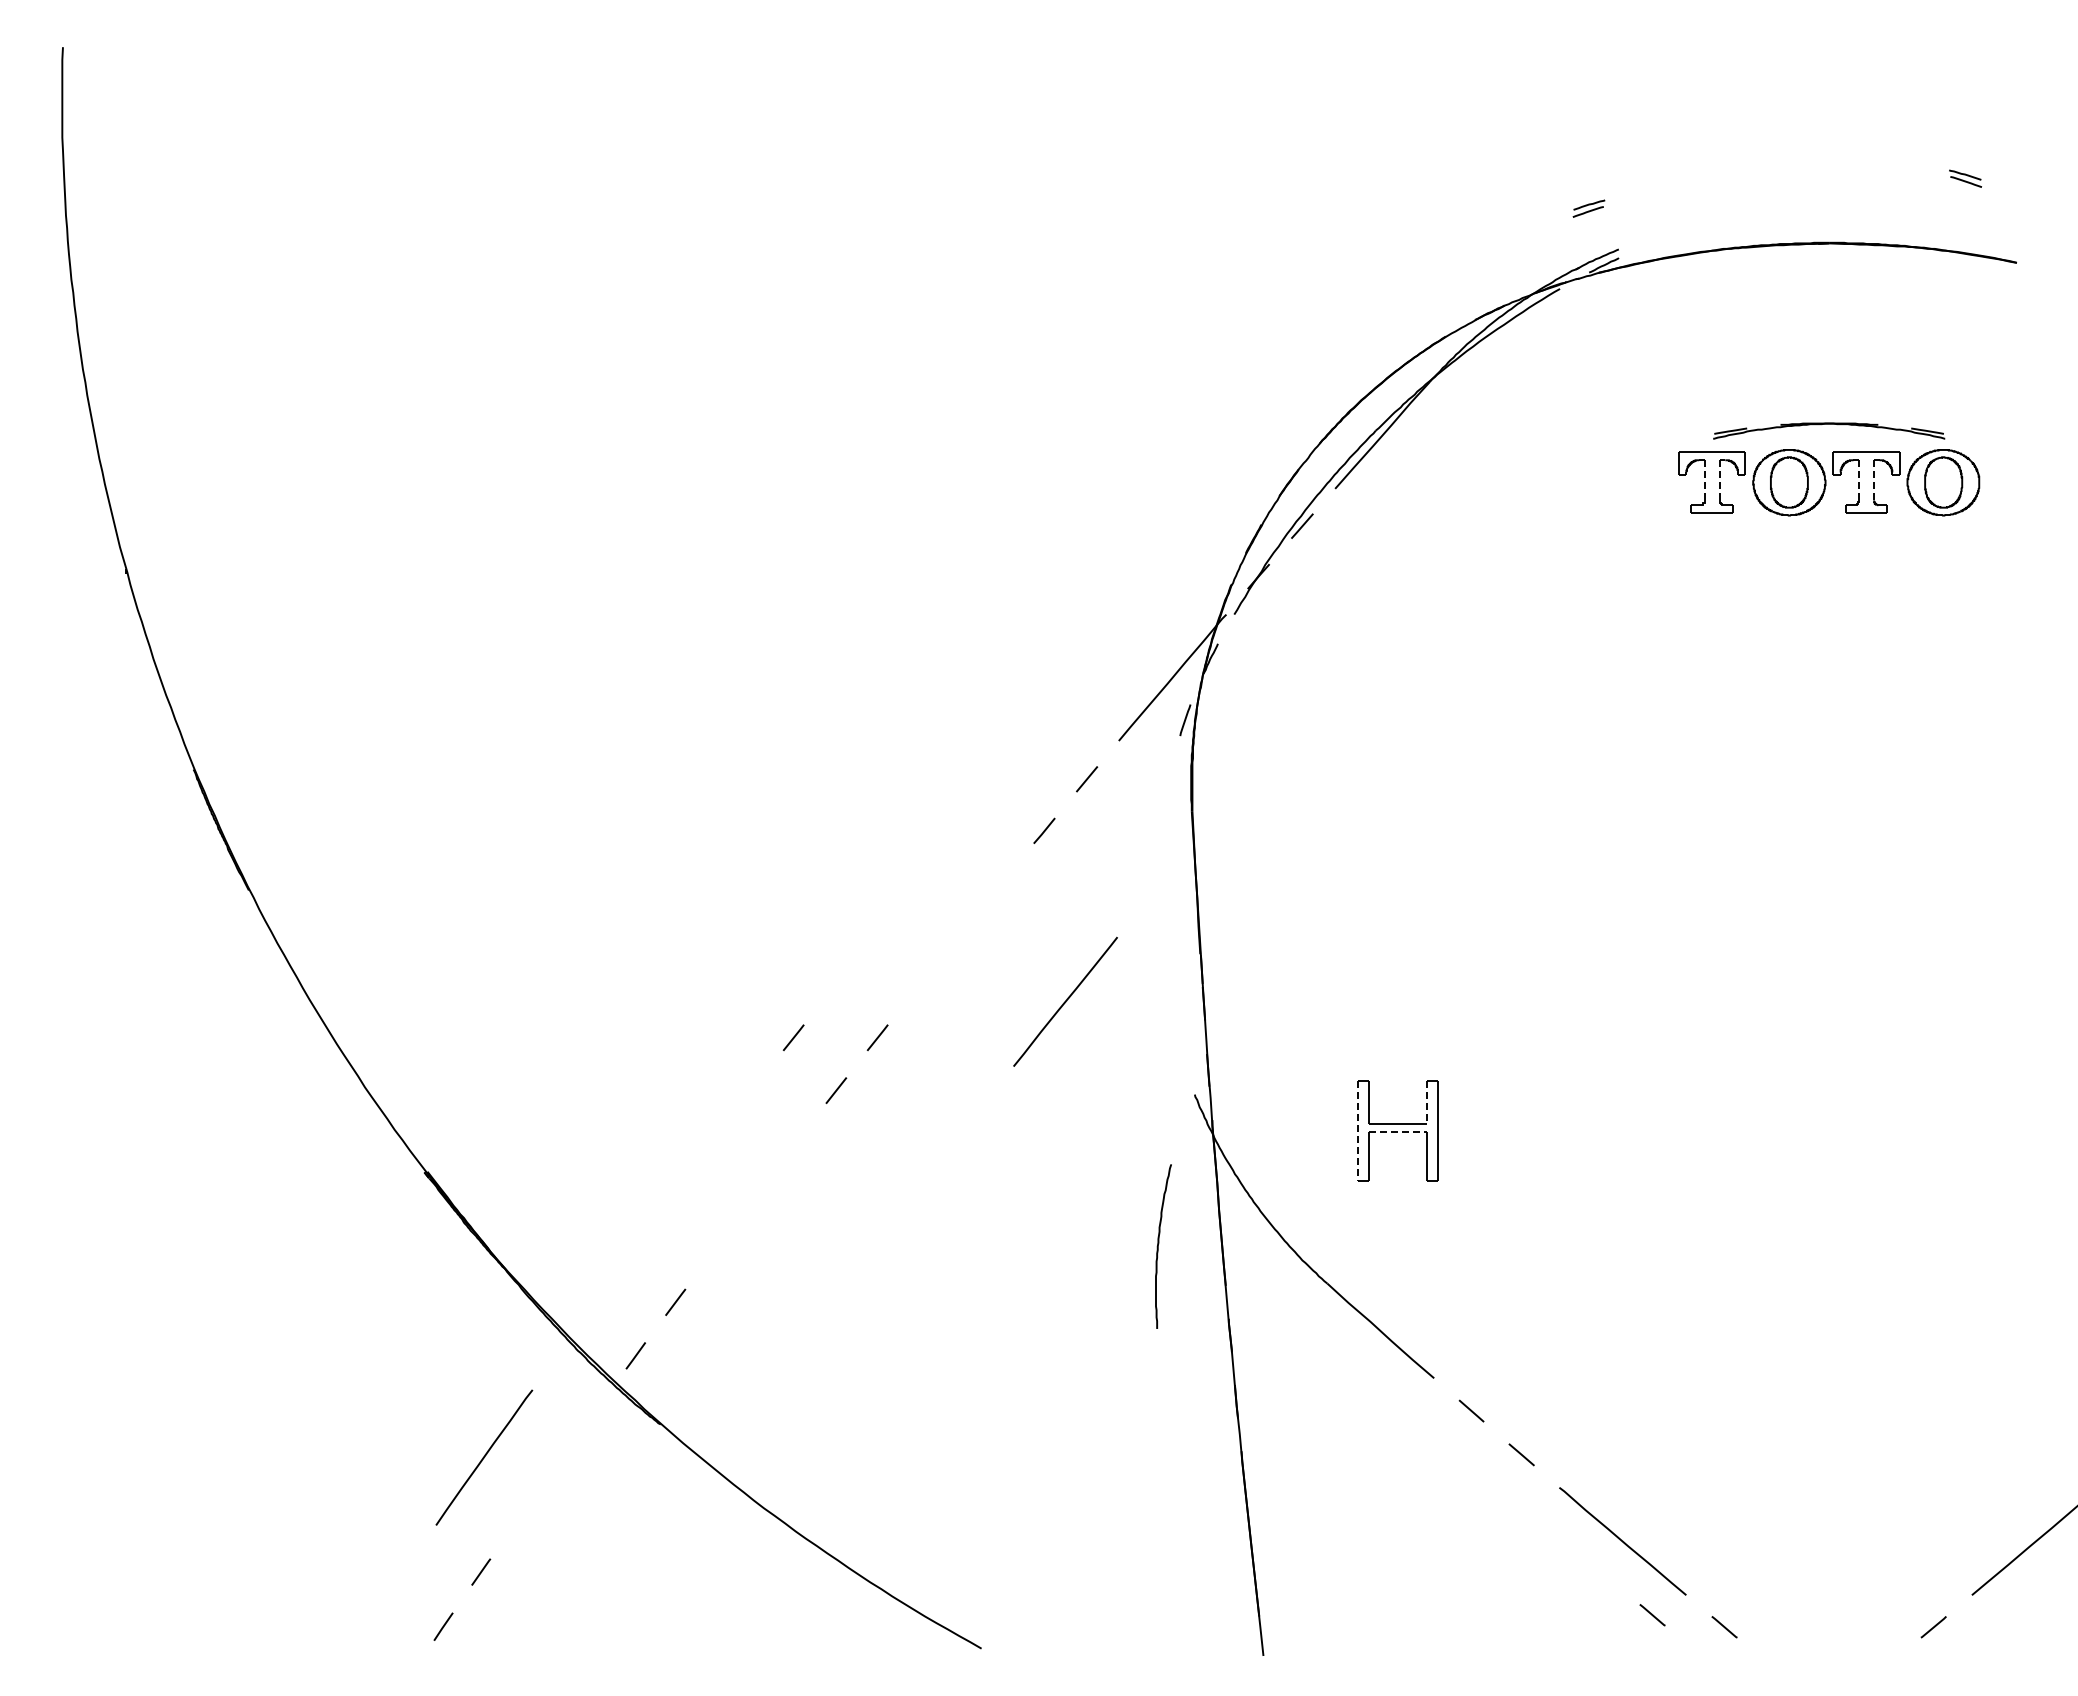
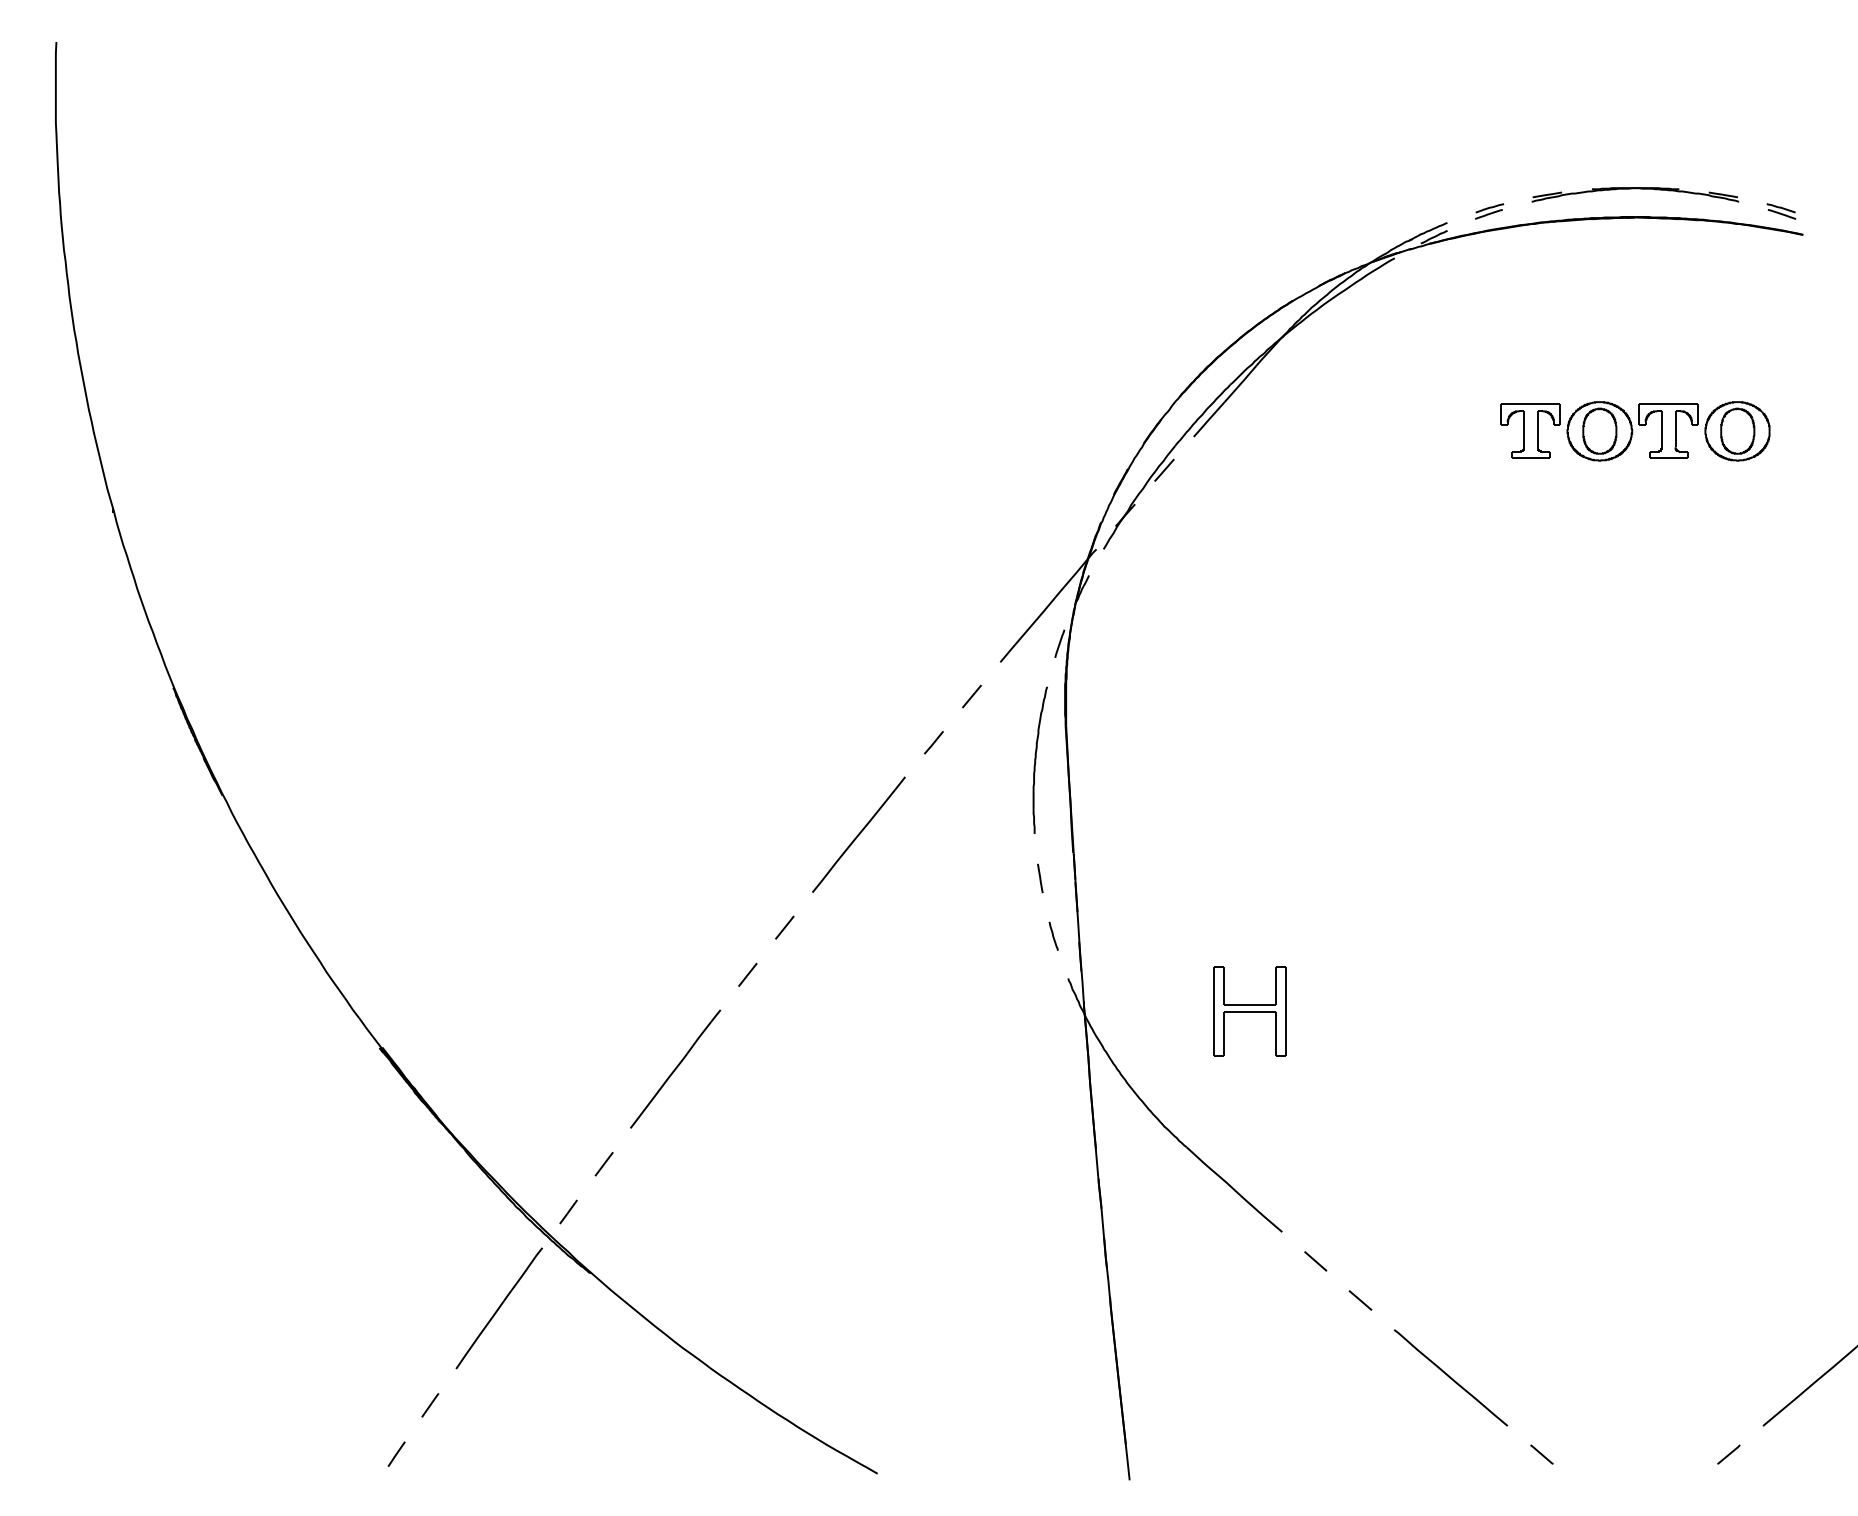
part: (1965, 178) -> (1781, 211), moved
part: (1588, 208) -> (1489, 211), moved
part: (1829, 430) -> (1635, 194), moved
line: (1719, 479) -> (1537, 428), dashed -> solid
line: (1874, 479) -> (1675, 428), dashed -> solid
line: (1704, 480) -> (1523, 429), dashed -> solid
line: (1858, 480) -> (1661, 429), dashed -> solid
line: (1163, 982) -> (1040, 878), added
line: (1065, 1001) -> (858, 834), moved
line: (793, 1037) -> (709, 927), removed
line: (1178, 1047) -> (1053, 936), added
line: (1426, 1102) -> (1275, 985), dashed -> solid
line: (1358, 1131) -> (1214, 1011), dashed -> solid
line: (1398, 1132) -> (1250, 1012), dashed -> solid
line: (755, 1195) -> (675, 1068), added
curve: (1159, 1243) -> (1036, 757), moved
line: (484, 1457) -> (499, 1308), moved
line: (1652, 1615) -> (1477, 1444), removed

